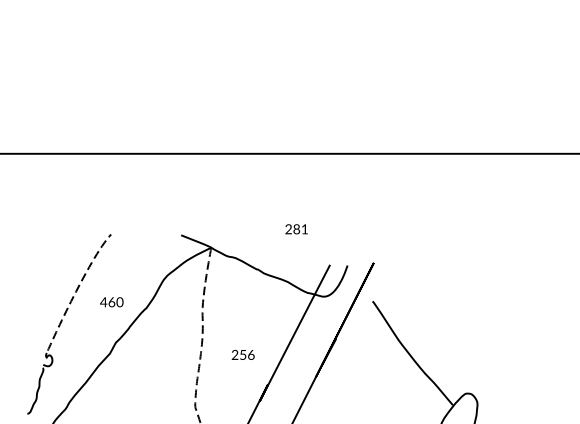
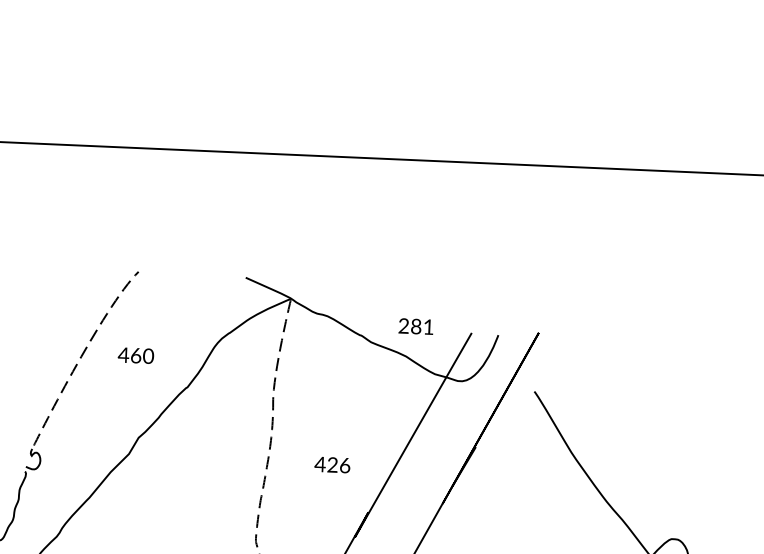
text: (296, 229) -> (415, 326), moved
text: (111, 302) -> (135, 356), moved
text: (238, 354) -> (325, 464), 256 -> 426

